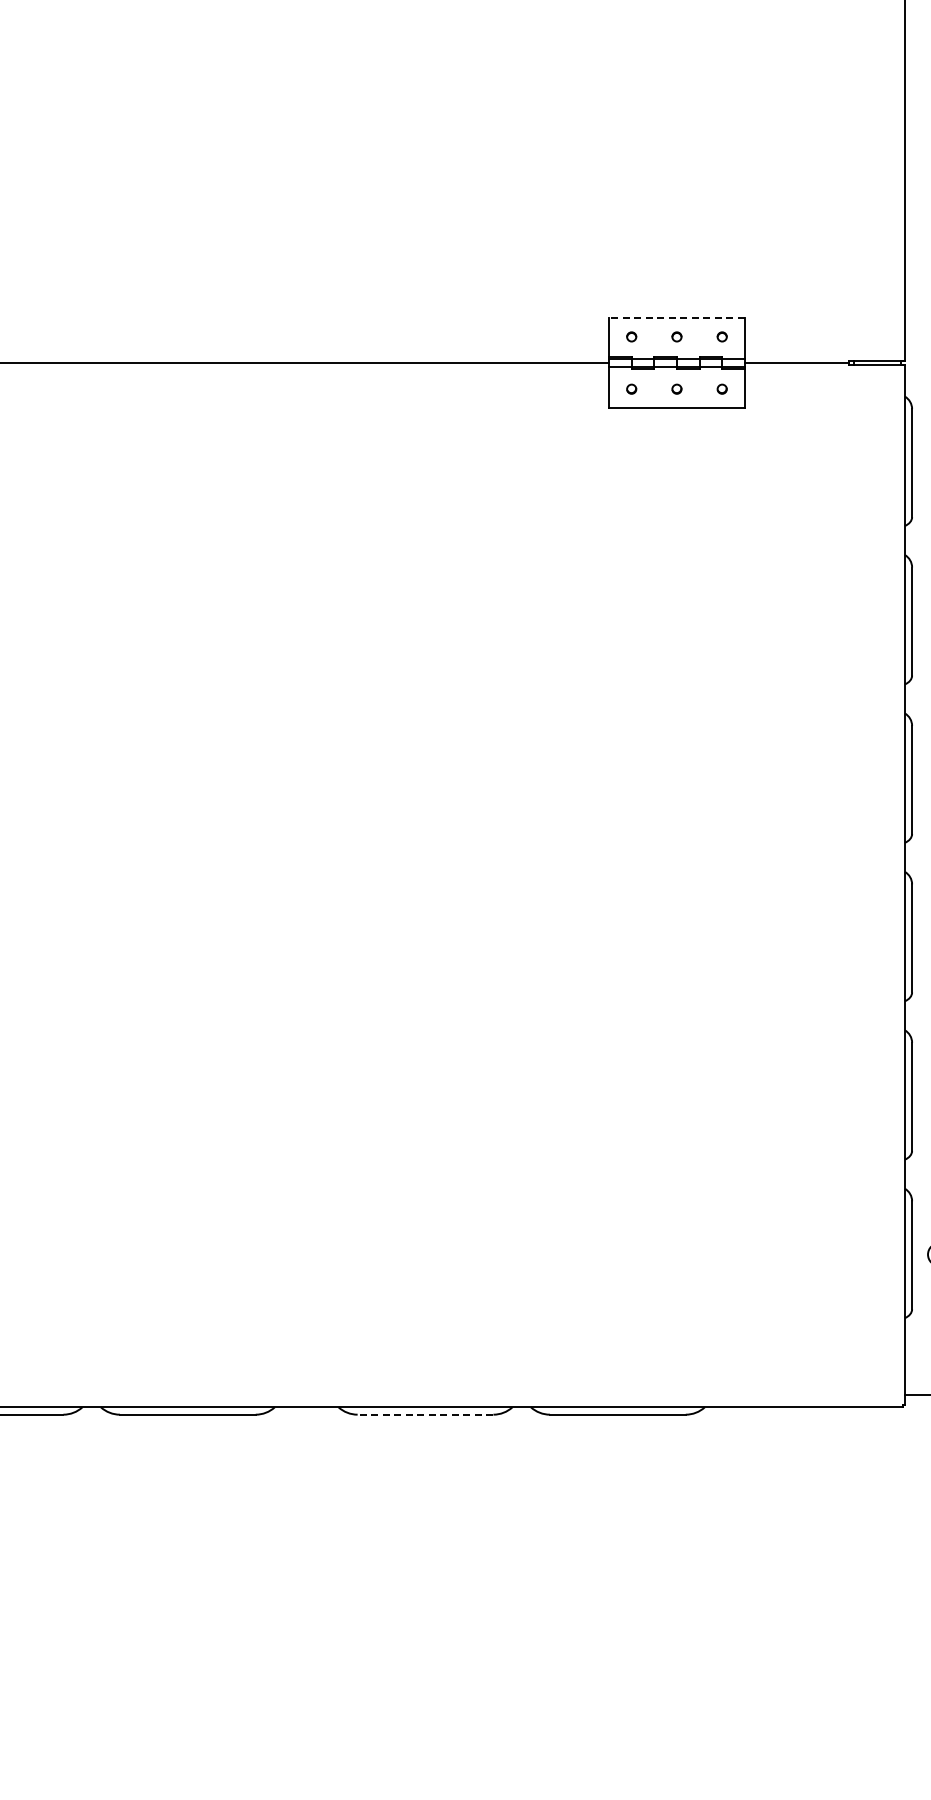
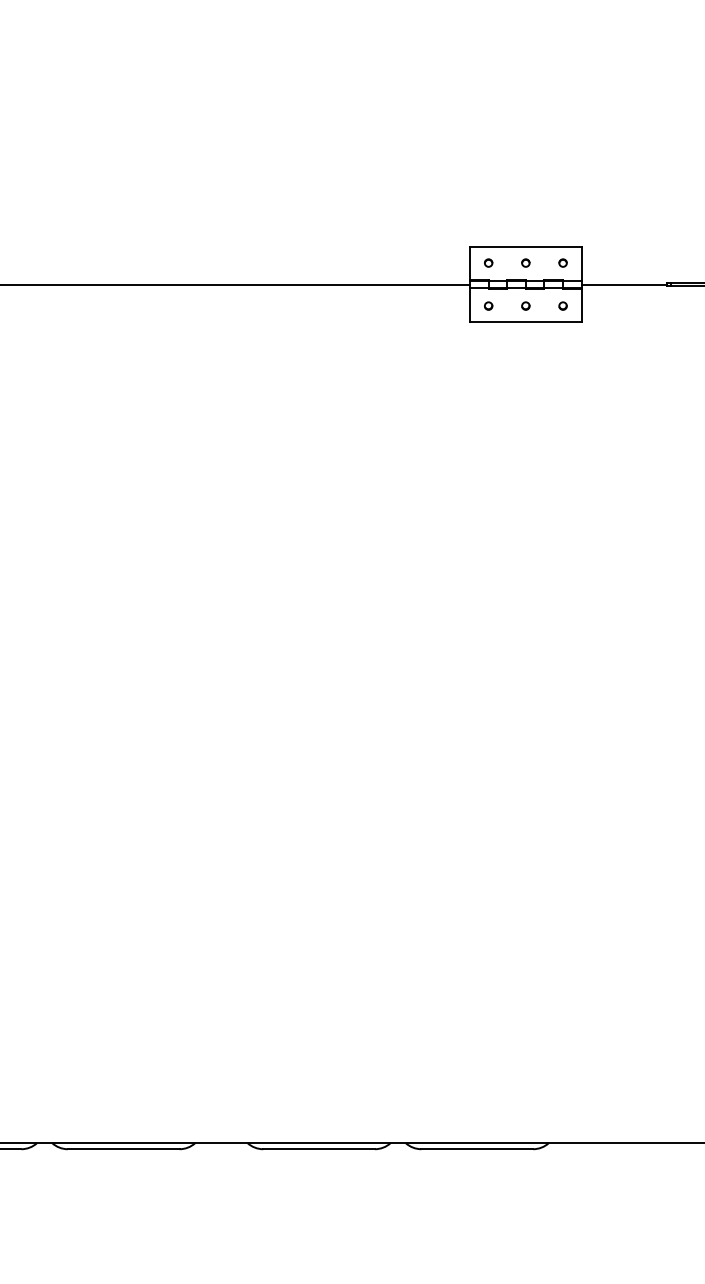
line: (676, 317) -> (525, 247), dashed -> solid
line: (425, 1414) -> (319, 1149), dashed -> solid

